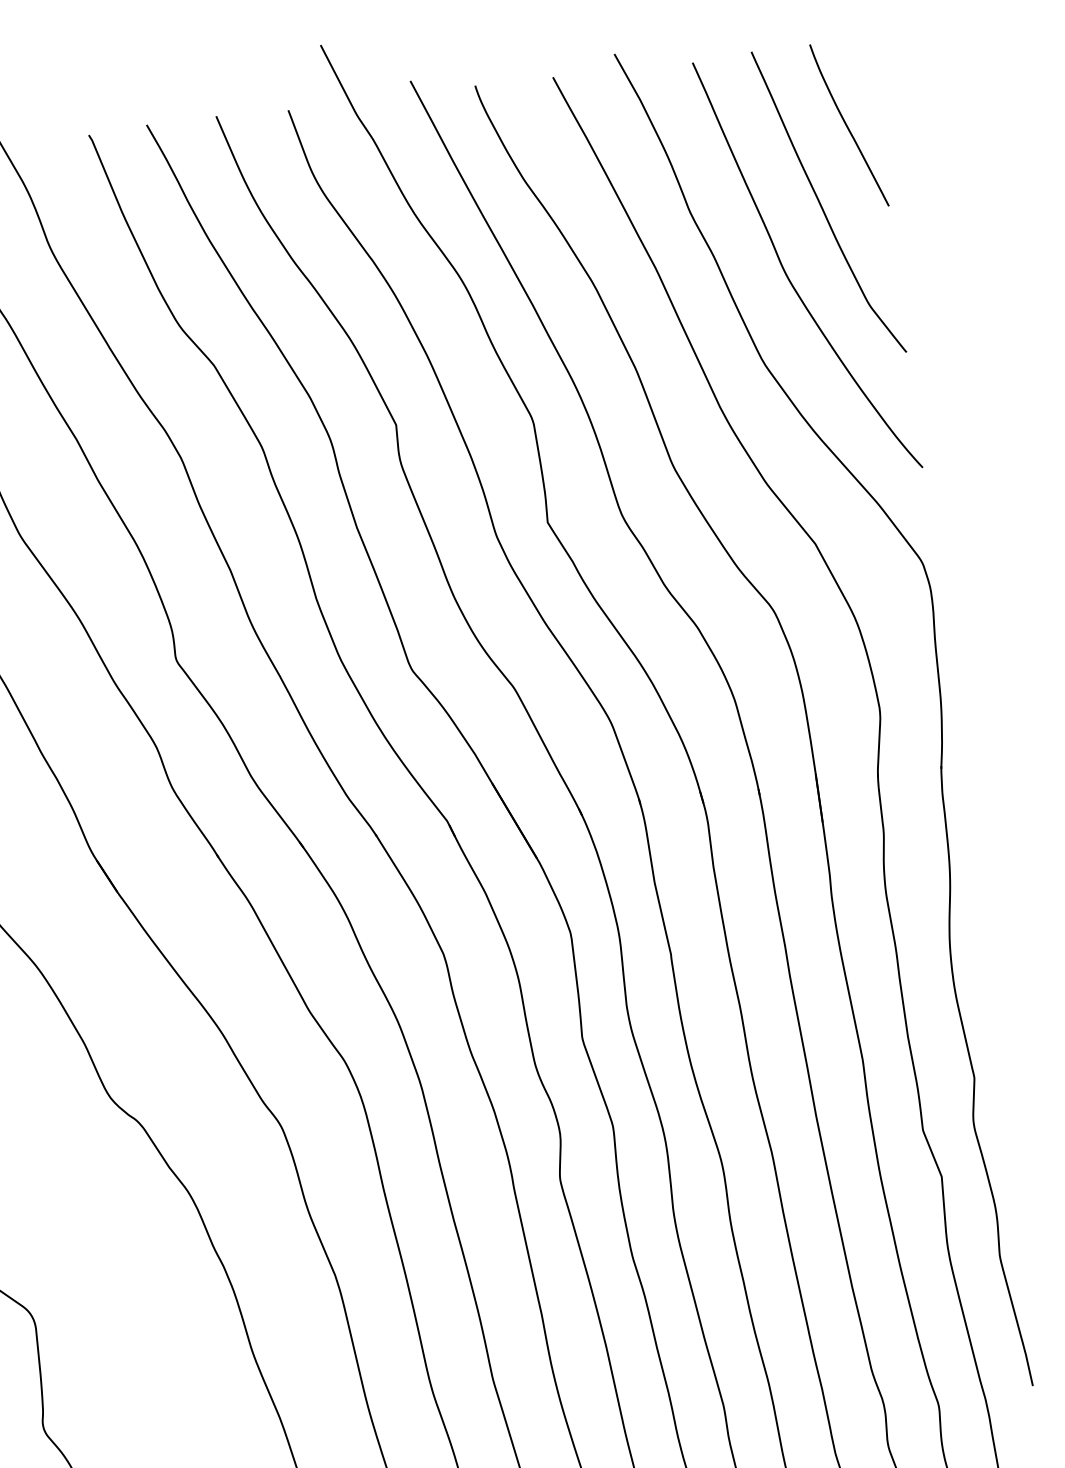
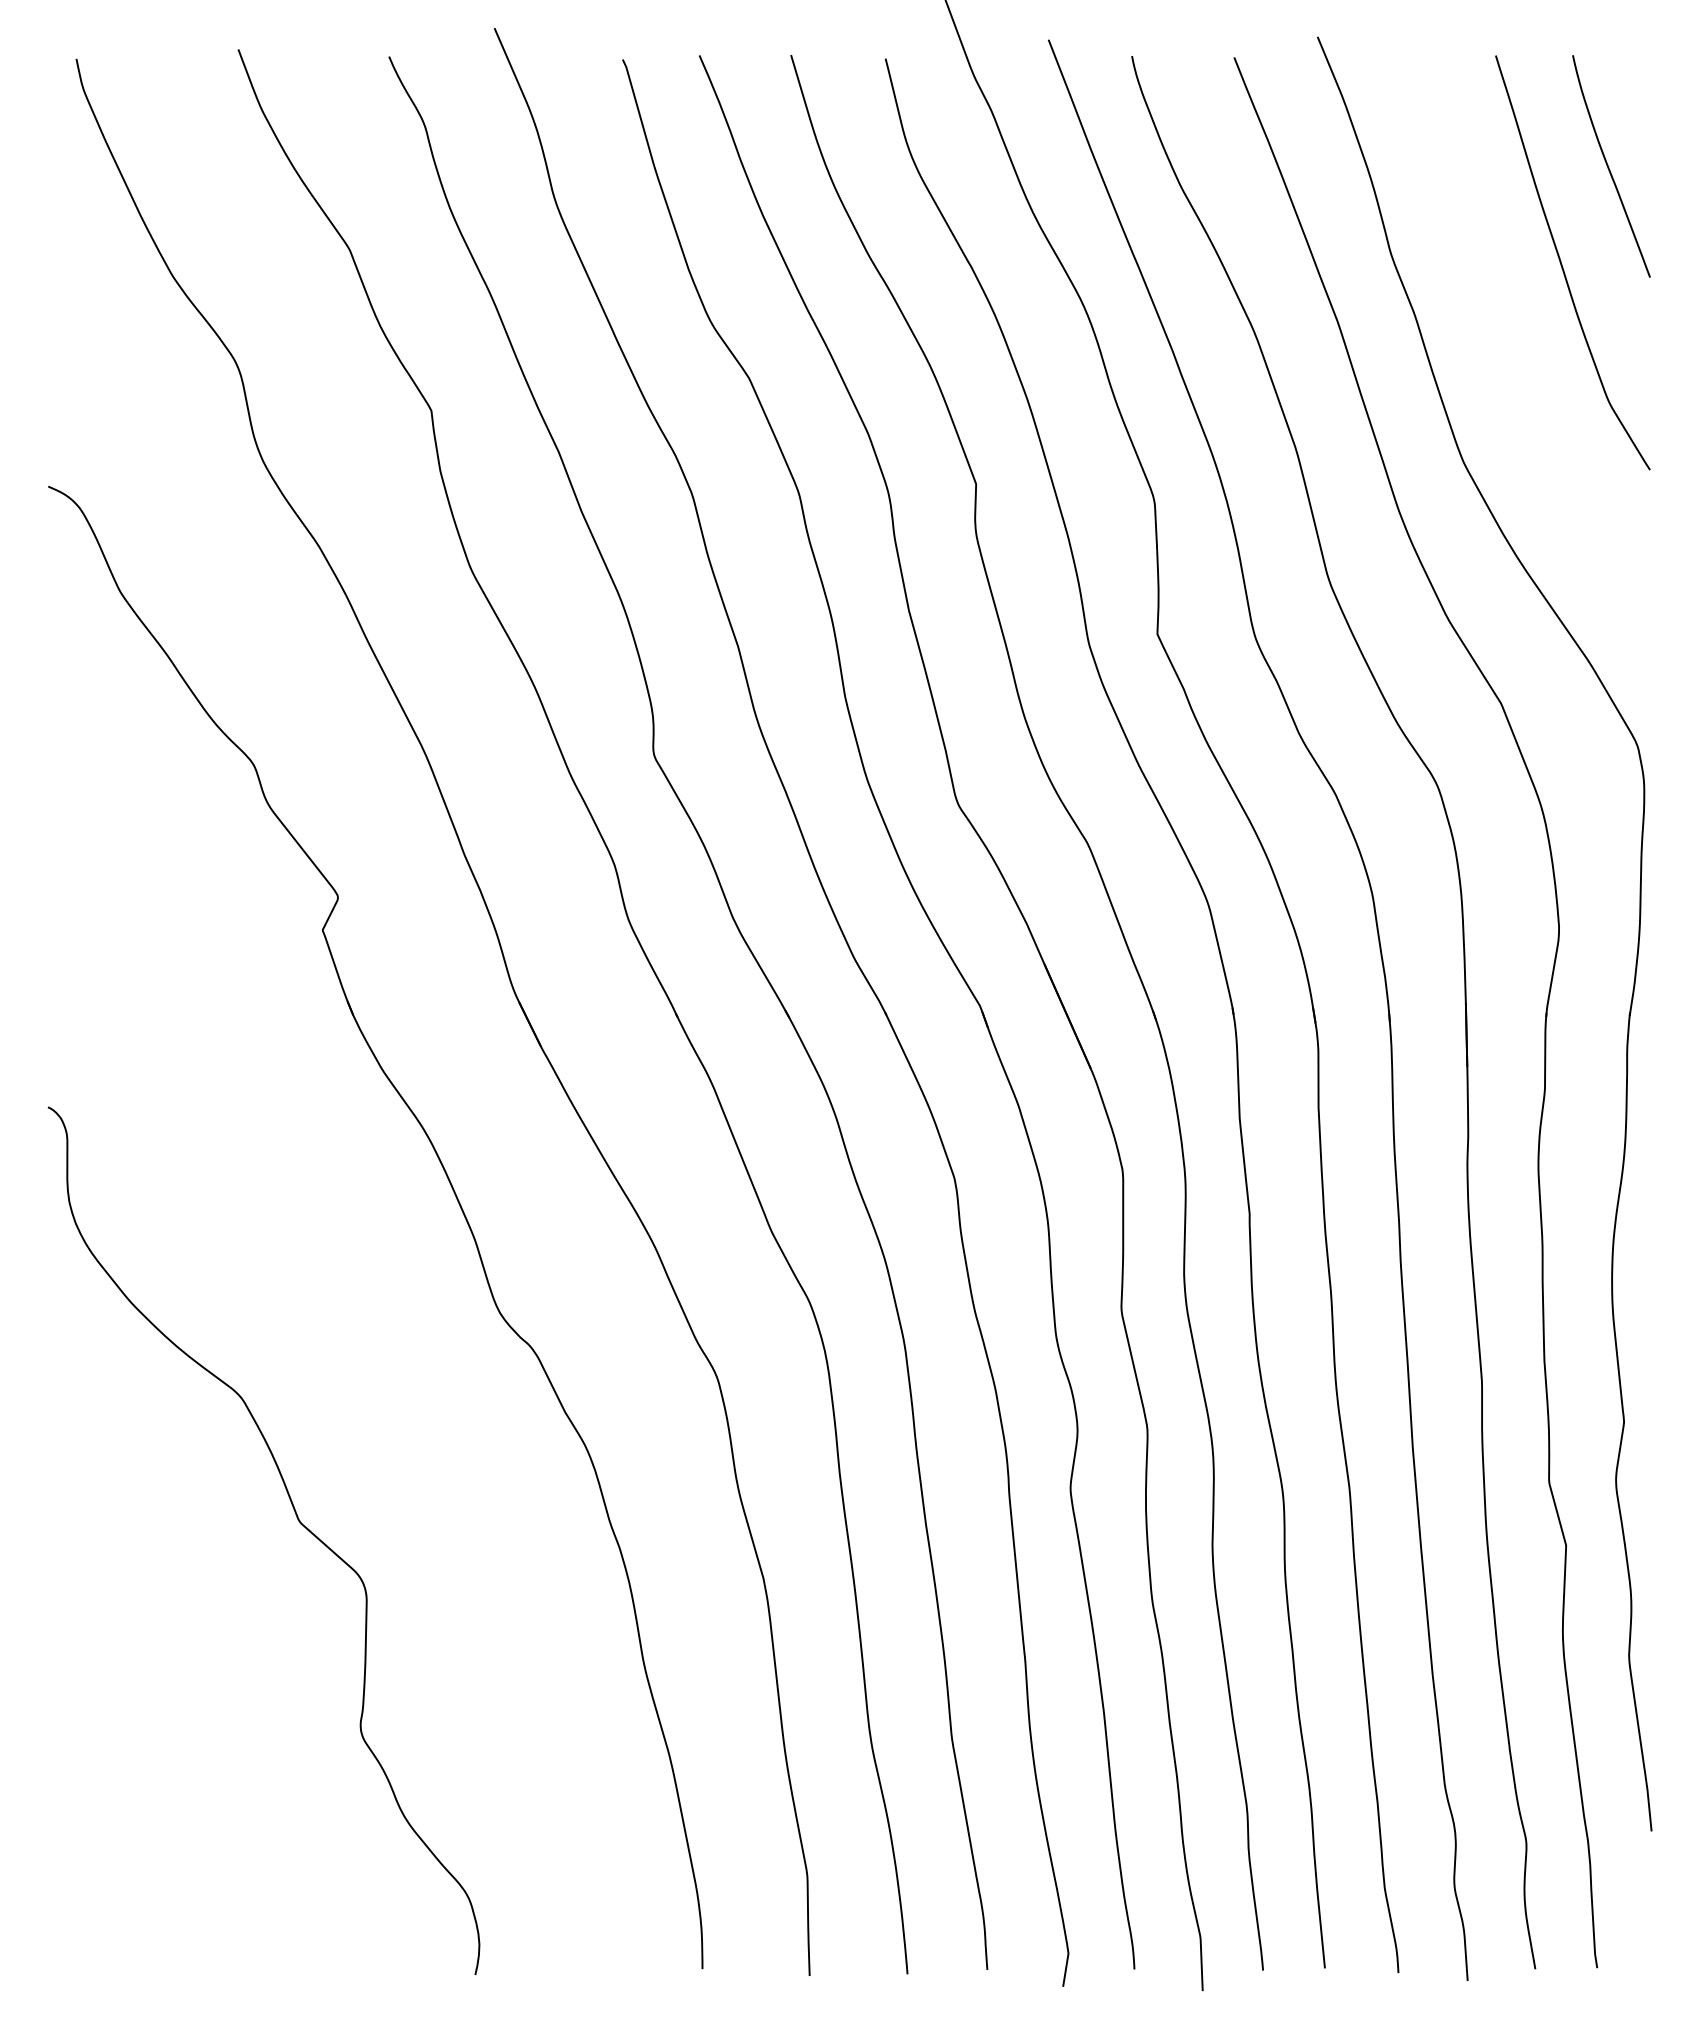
curve: (787, 274) -> (1507, 350), removed

